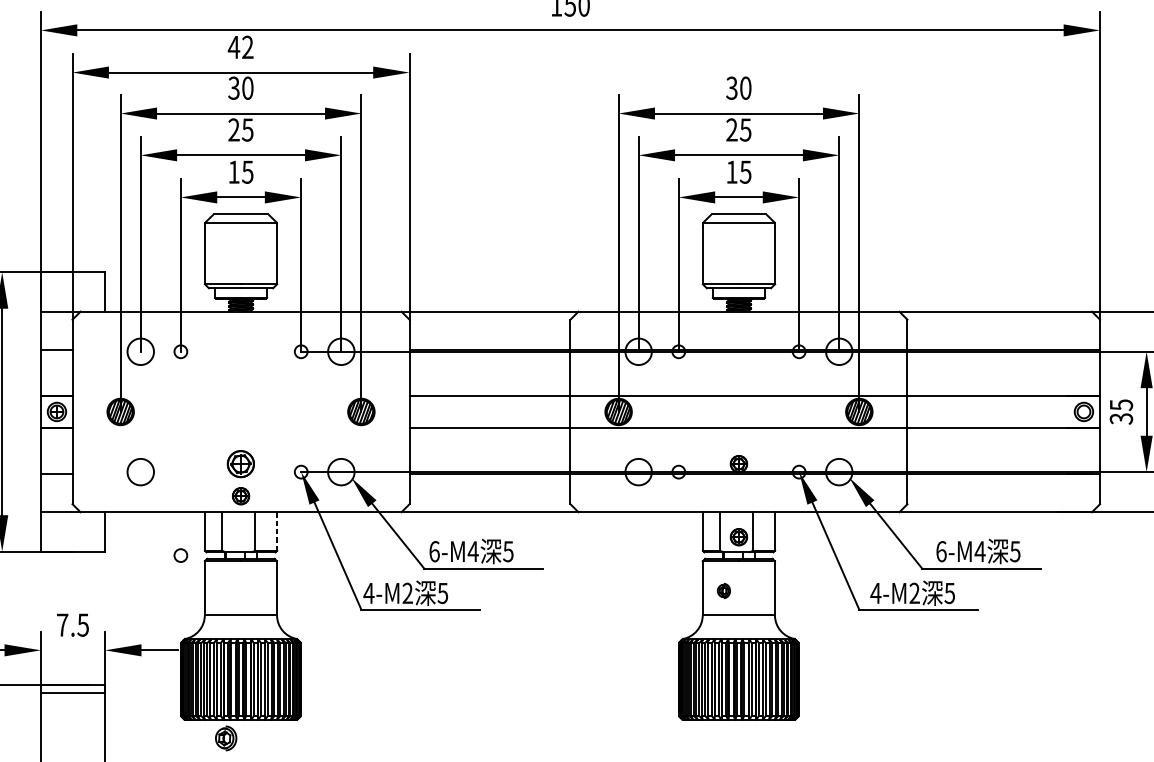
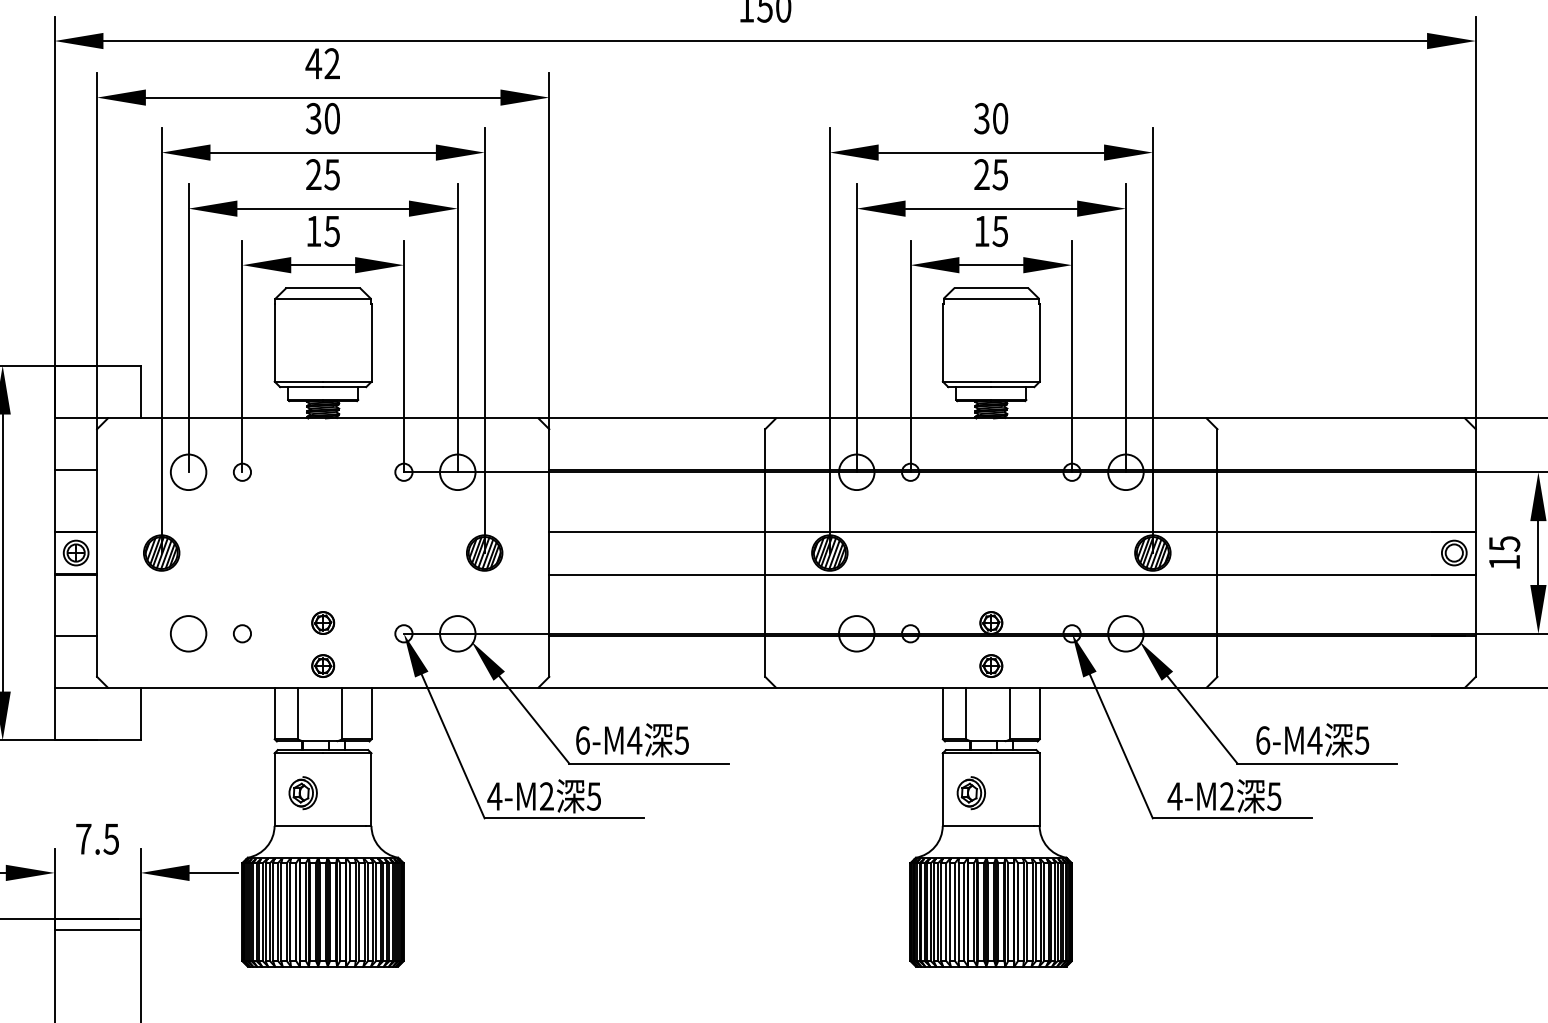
text: (1121, 419) -> (1504, 562), 35 -> 15
part: (241, 463) -> (323, 622), size x0.62
line: (277, 531) -> (371, 713), dashed -> solid
part: (739, 536) -> (991, 665), moved
circle: (180, 555) -> (242, 633), moved
part: (723, 591) -> (970, 793), size x1.67
part: (225, 738) -> (302, 793), moved

